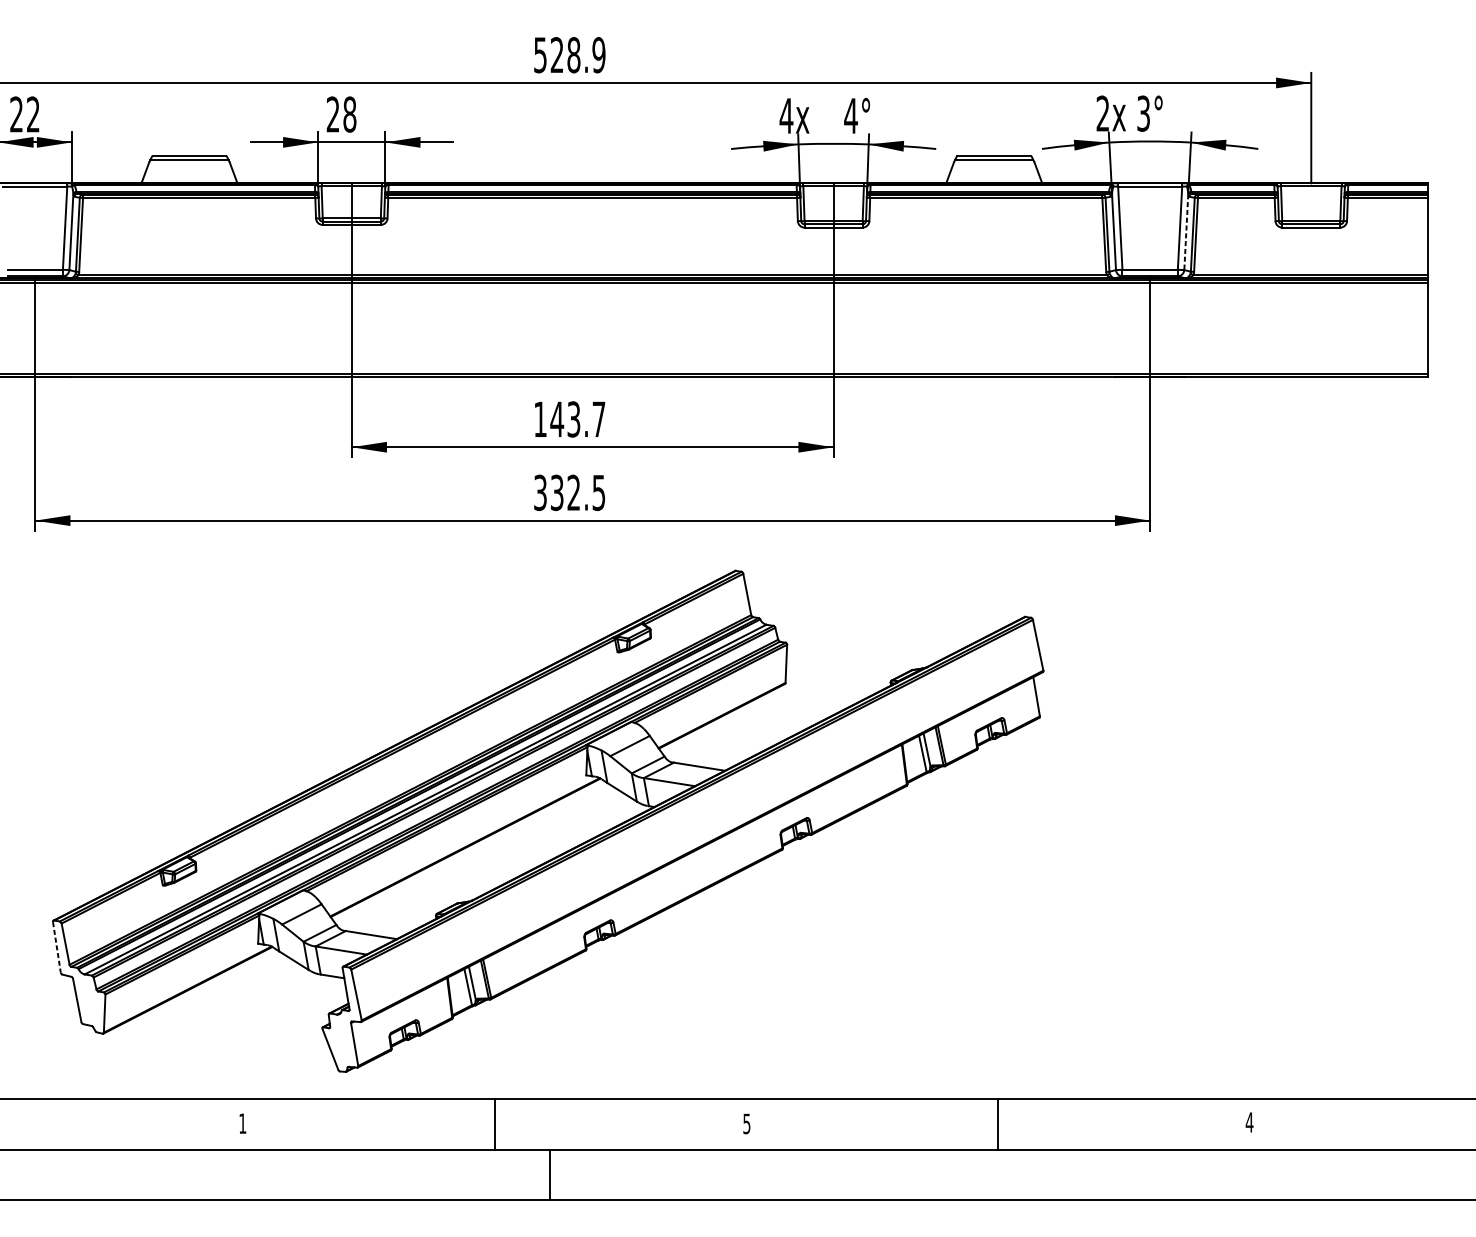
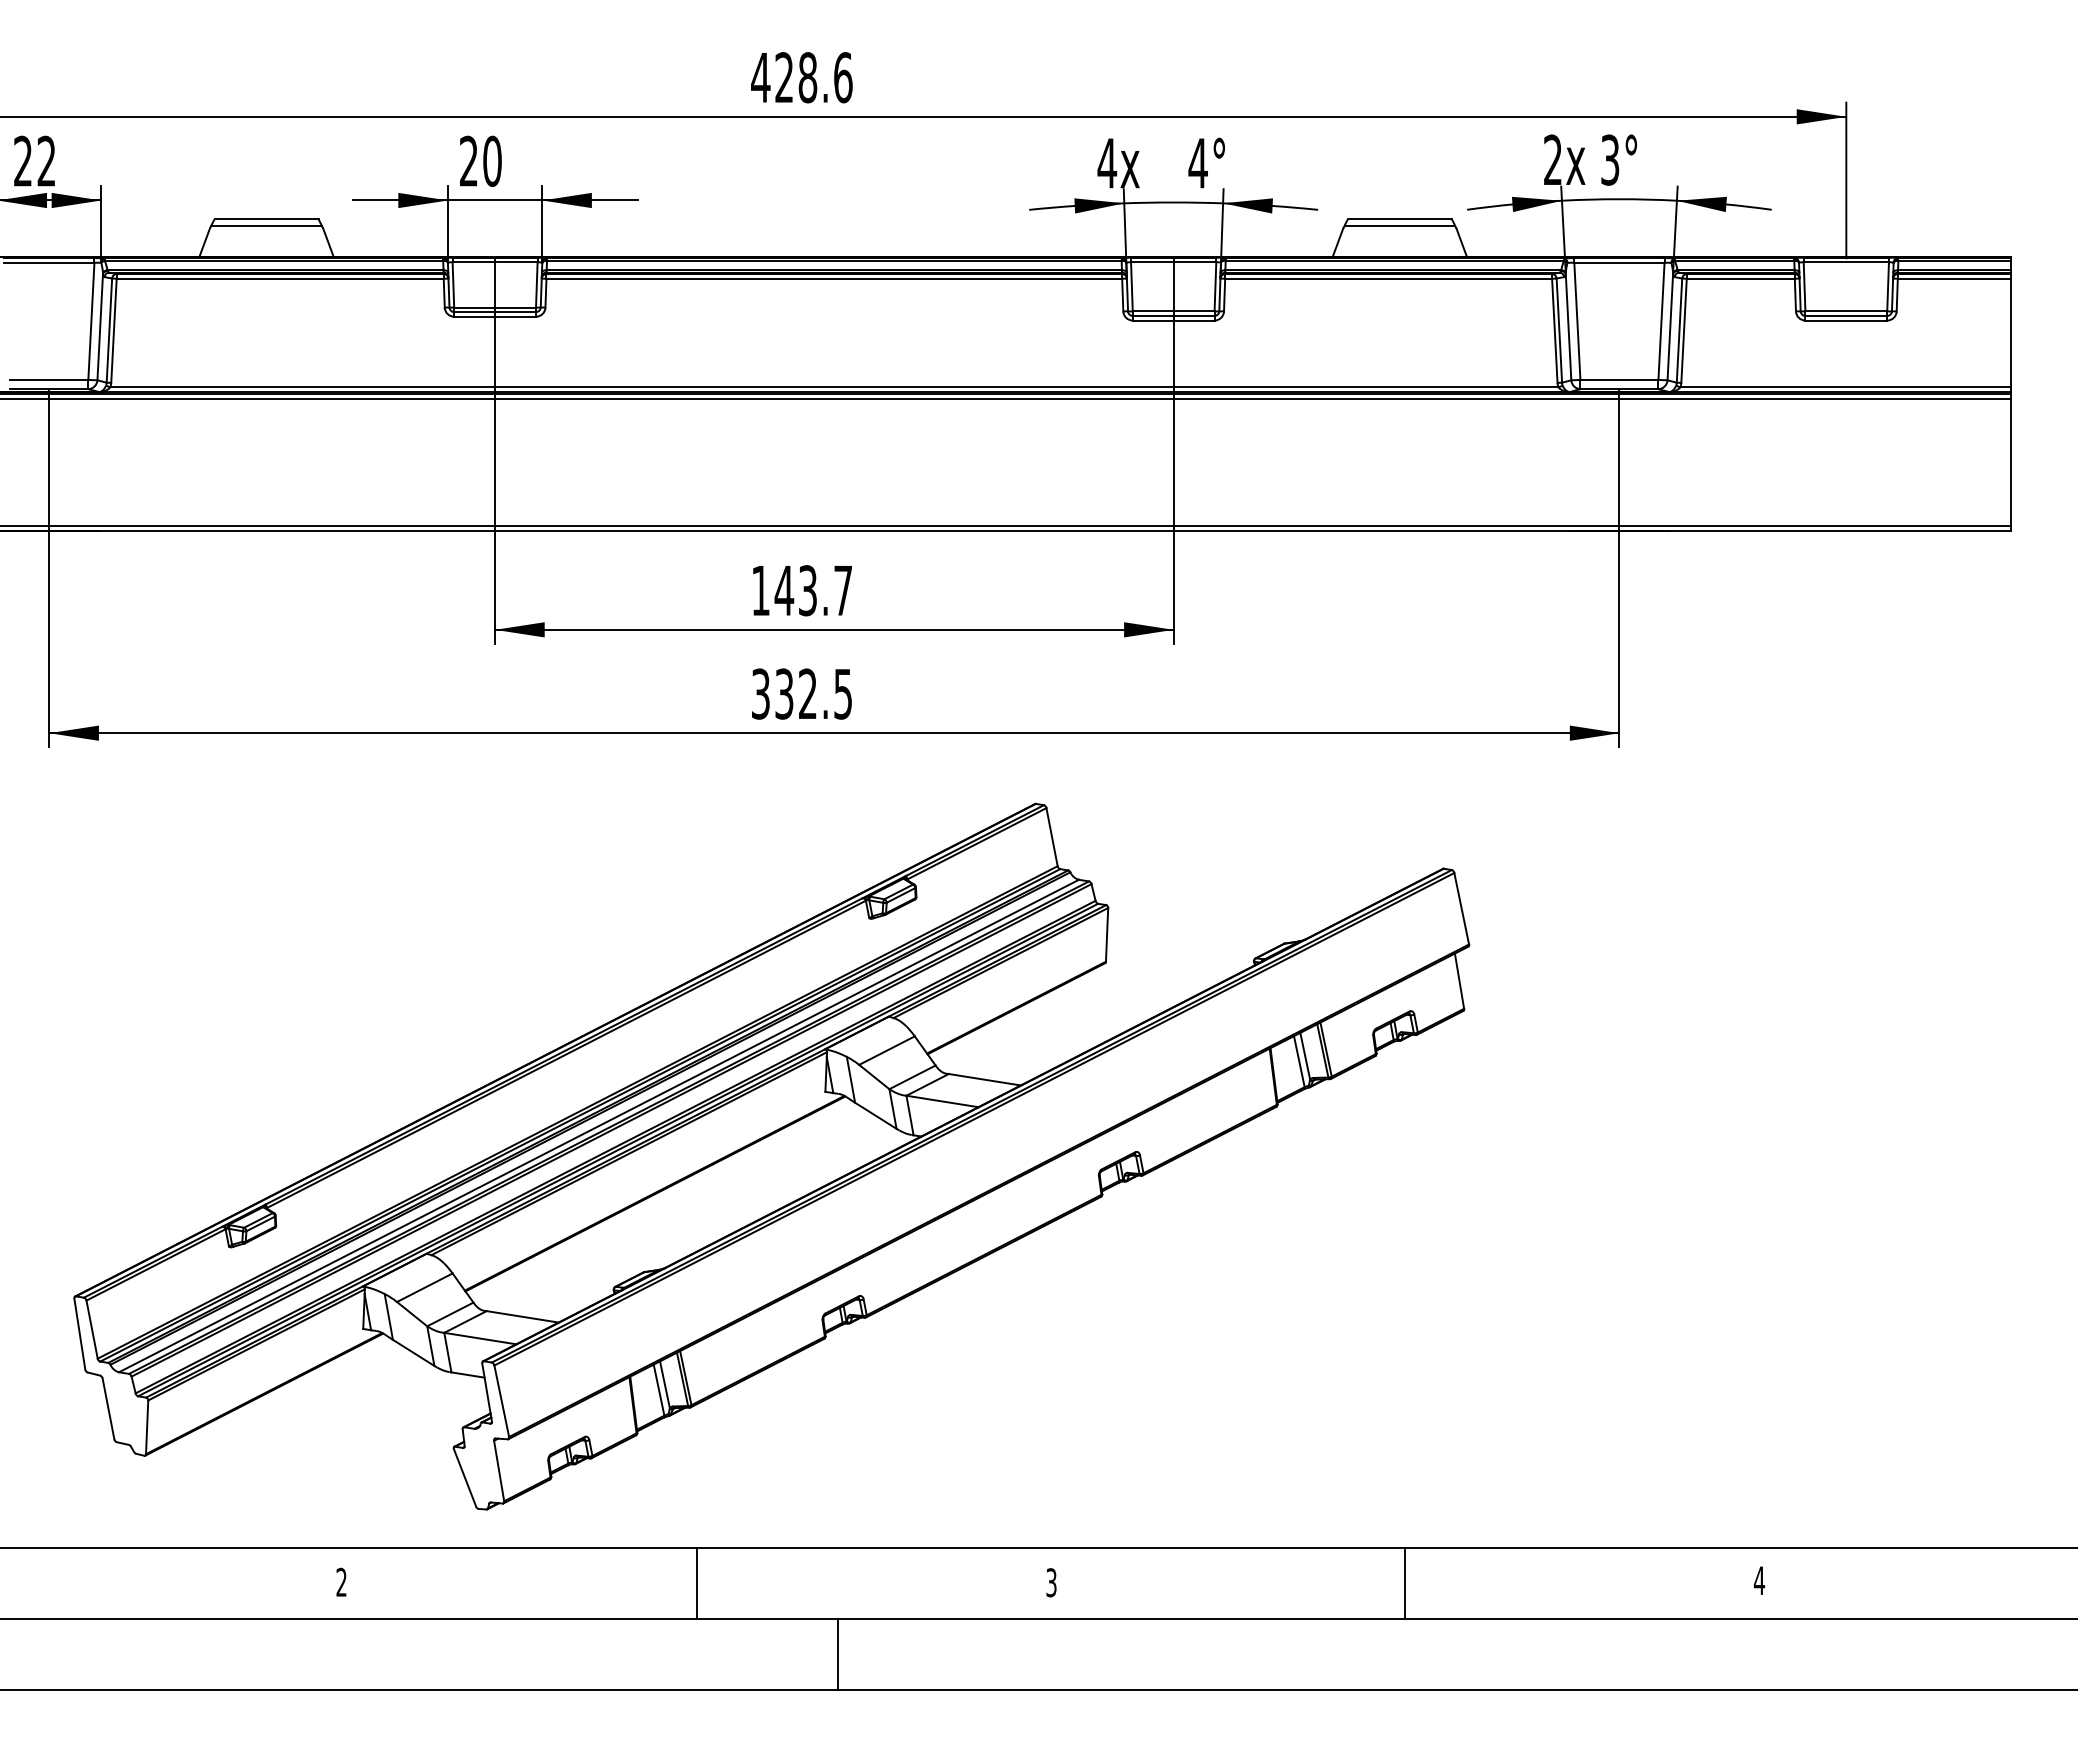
text: (569, 55) -> (801, 77), 528.9 -> 428.6
text: (349, 114) -> (492, 161), 28 -> 20
line: (1186, 232) -> (1670, 327), dashed -> solid
line: (56, 947) -> (79, 1334), dashed -> solid
text: (242, 1123) -> (341, 1581), 1 -> 2
text: (746, 1123) -> (1051, 1582), 5 -> 3
line: (550, 1174) -> (838, 1654), moved

